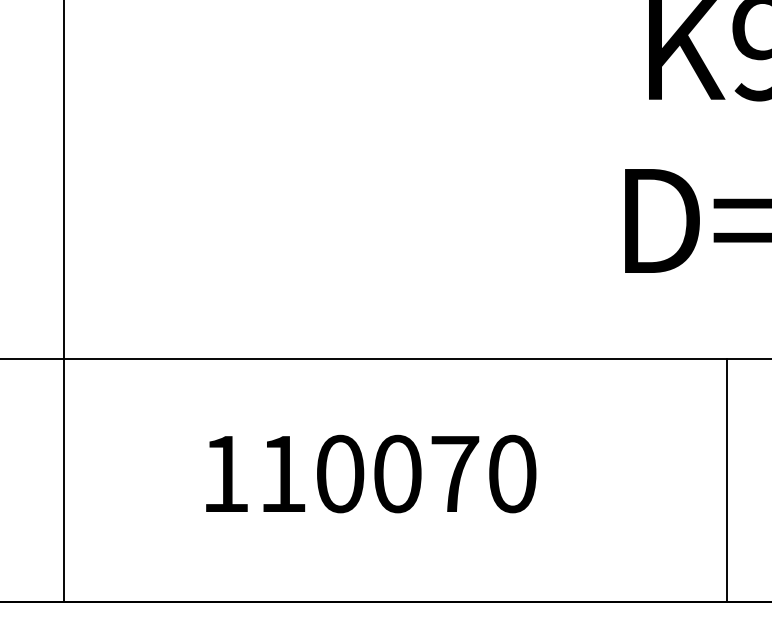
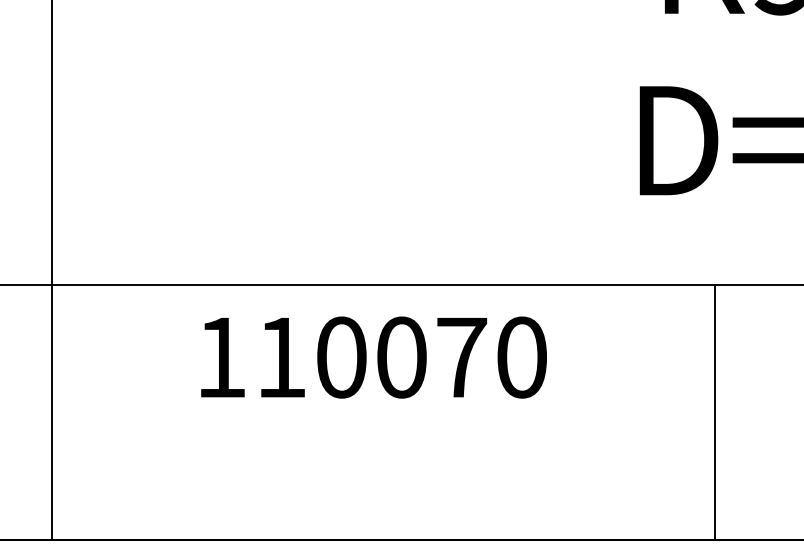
text: (371, 473) -> (374, 356), moved
line: (727, 480) -> (714, 412), moved

